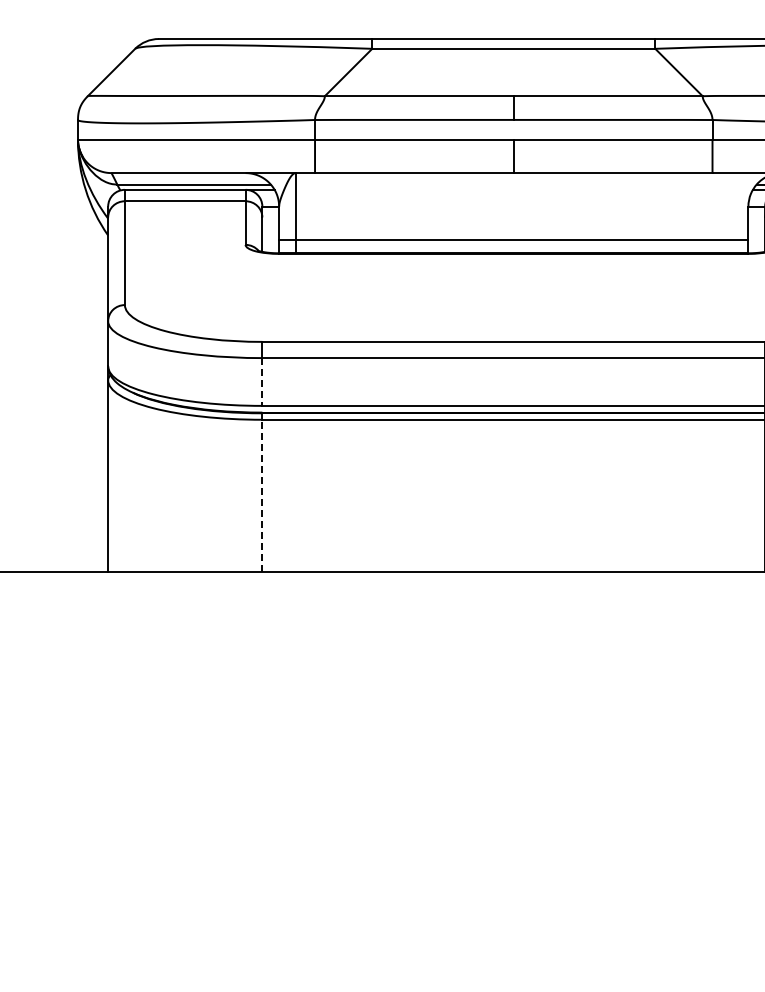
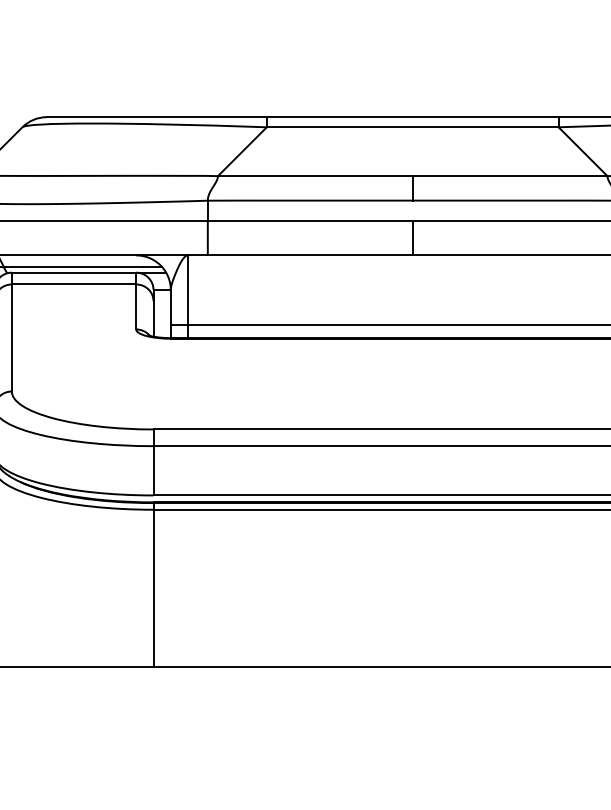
line: (262, 382) -> (153, 471), dashed -> solid
line: (262, 495) -> (153, 587), dashed -> solid

